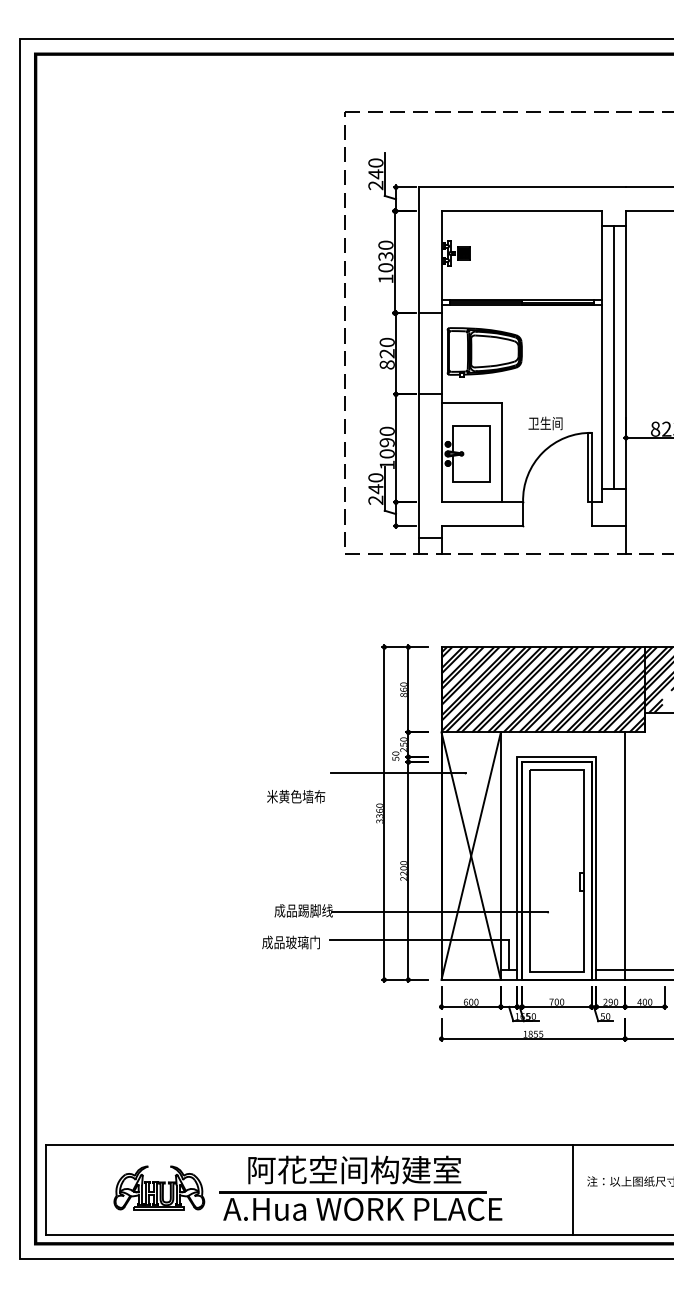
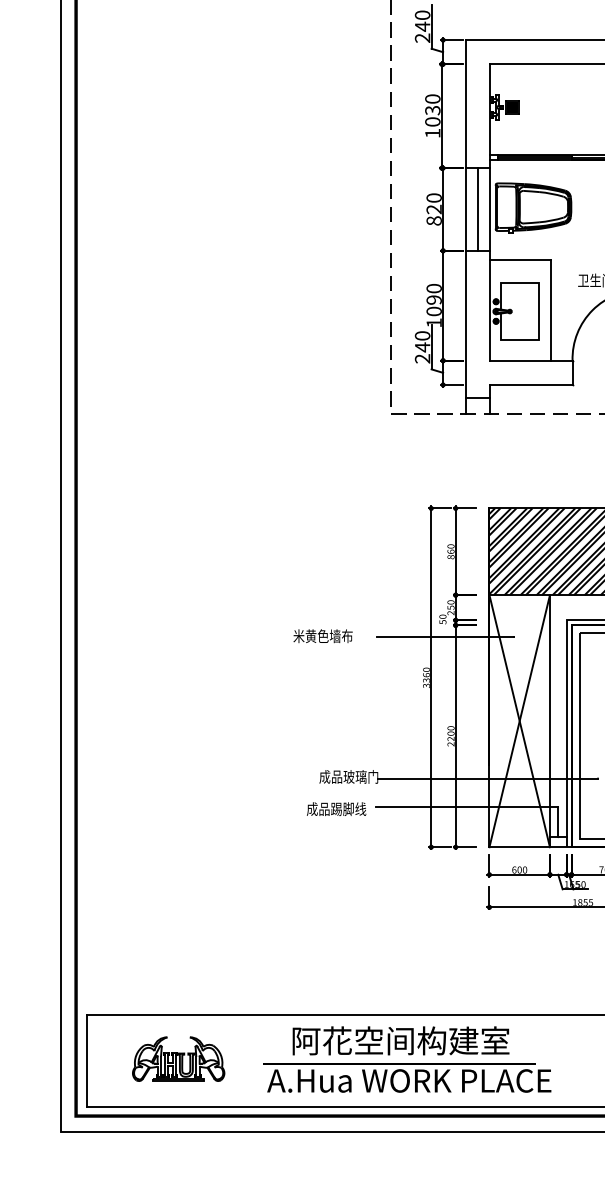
line: (430, 353) -> (478, 209), added
text: (296, 796) -> (323, 636), moved
text: (315, 910) -> (361, 776), 成品踢脚线 -> 成品玻璃门
text: (303, 942) -> (348, 809), 成品玻璃门 -> 成品踢脚线
part: (159, 1187) -> (178, 1058), moved

